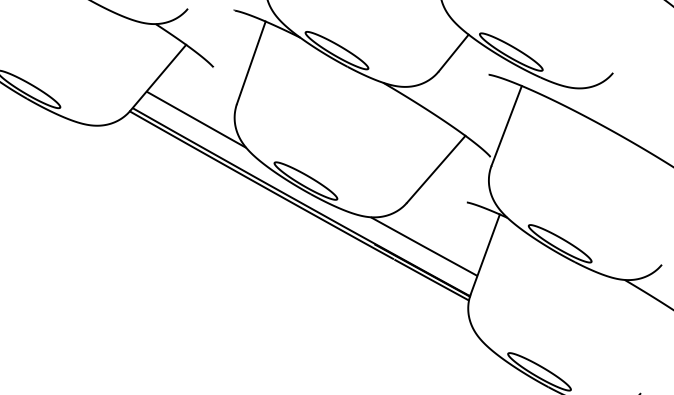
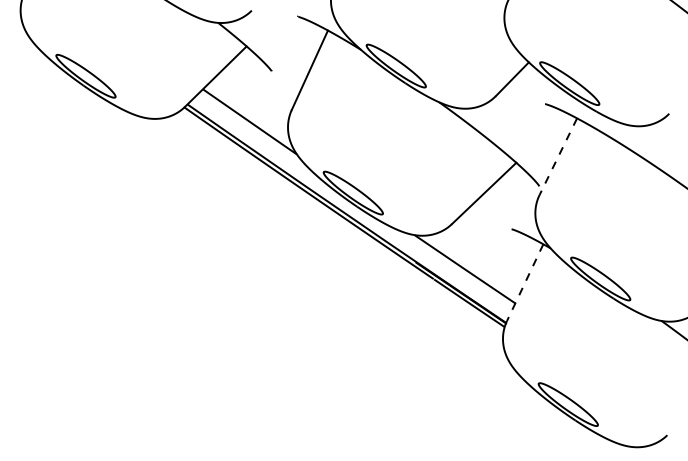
line: (506, 125) -> (558, 156), solid -> dashed
line: (484, 255) -> (524, 283), solid -> dashed

